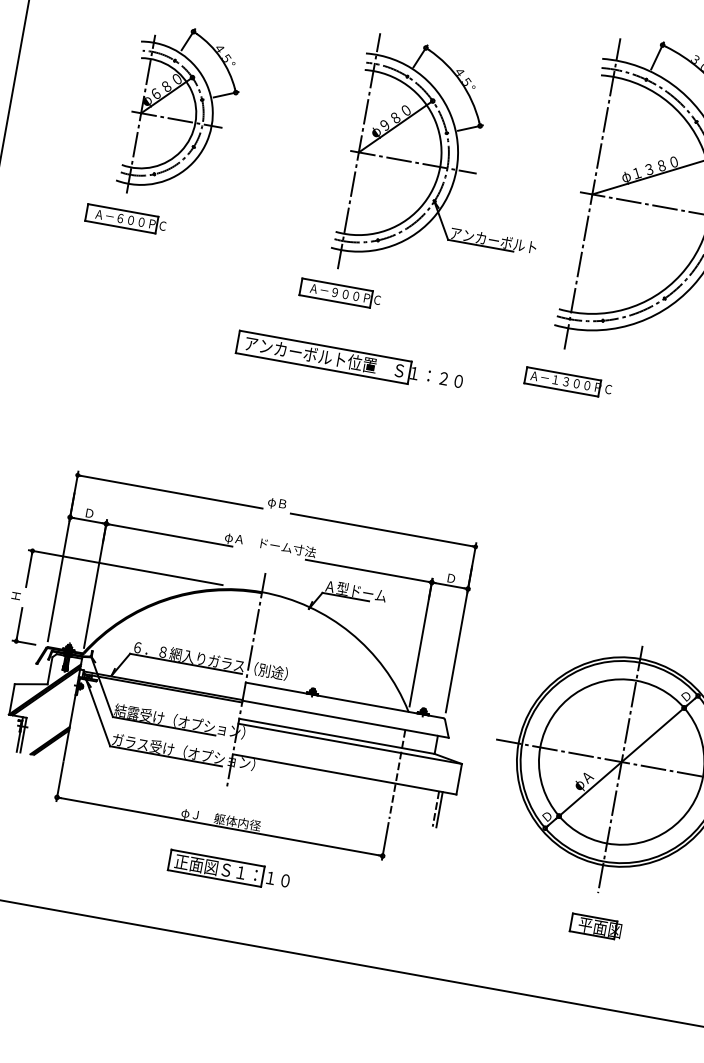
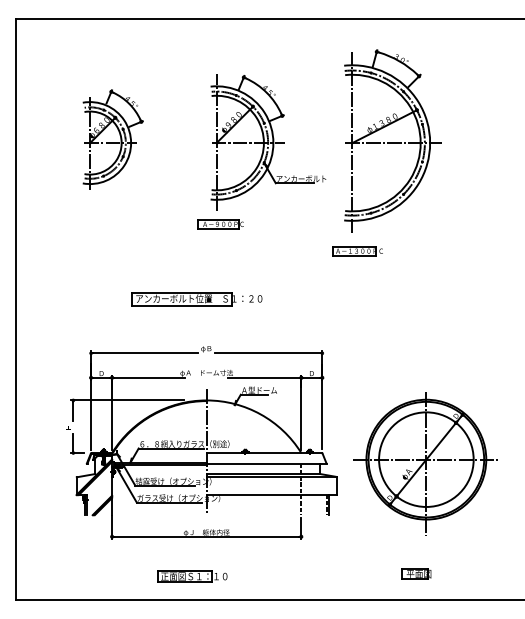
part: (126, 219) -> (92, 204), removed
part: (349, 362) -> (196, 299), moved
part: (229, 870) -> (192, 576), moved
part: (595, 925) -> (416, 573), moved

